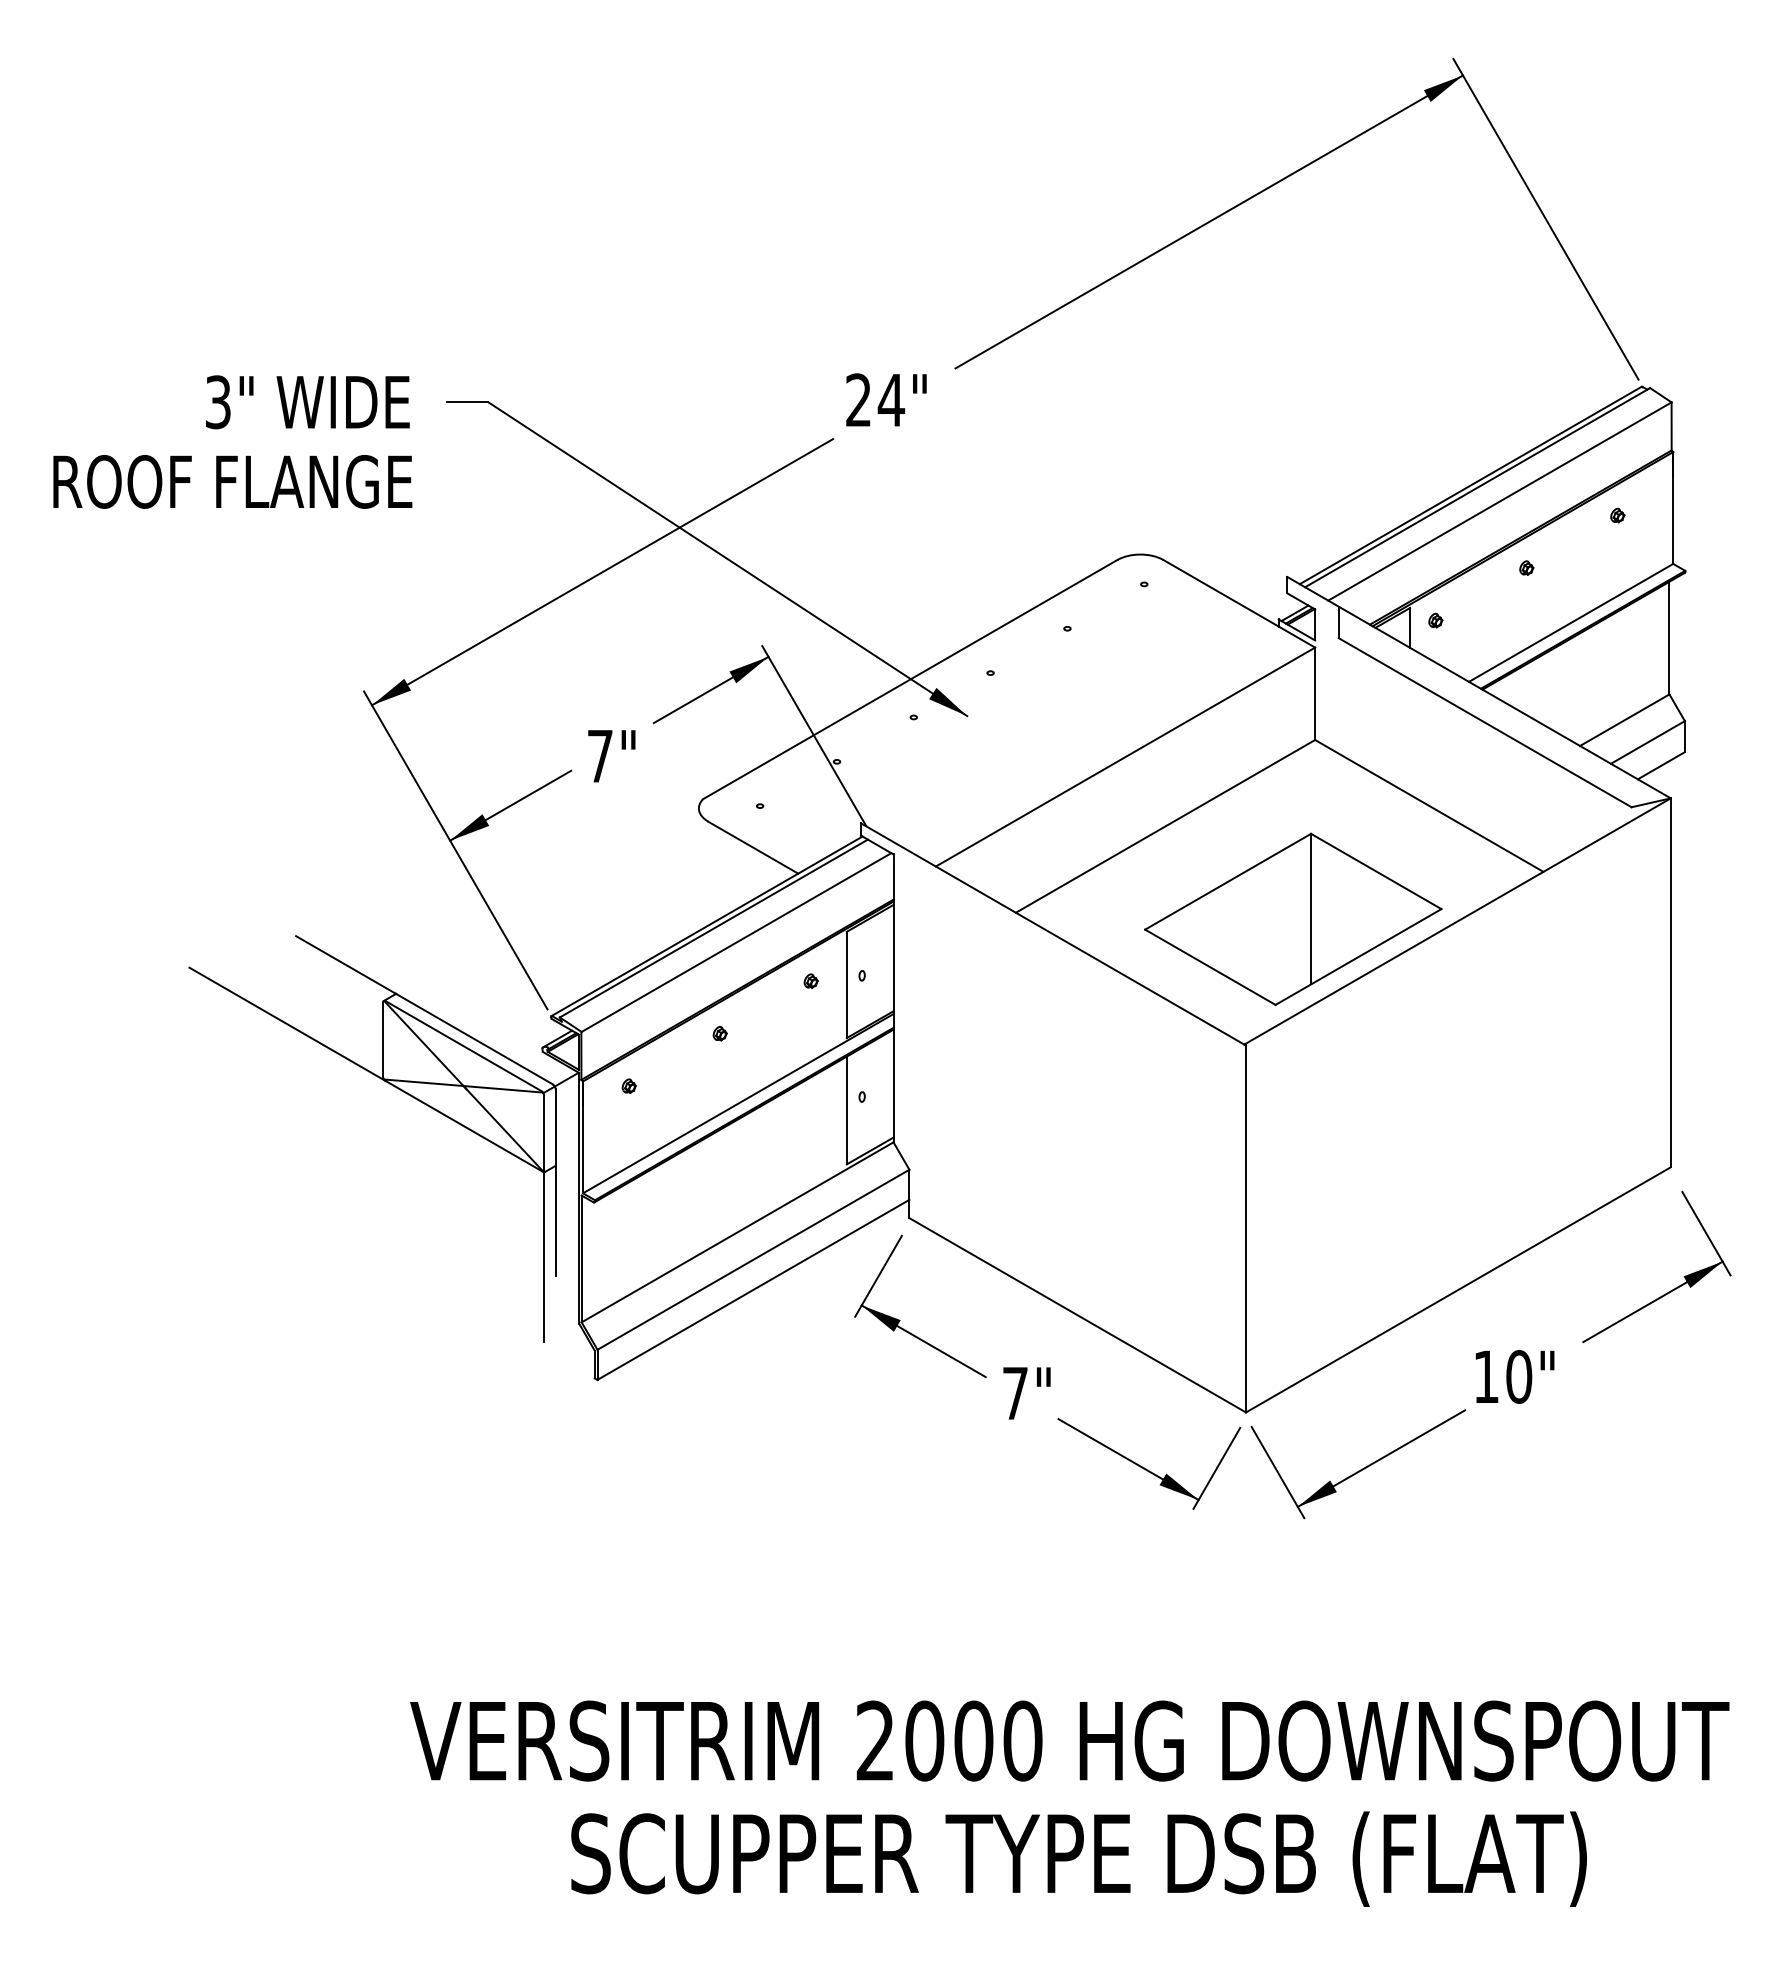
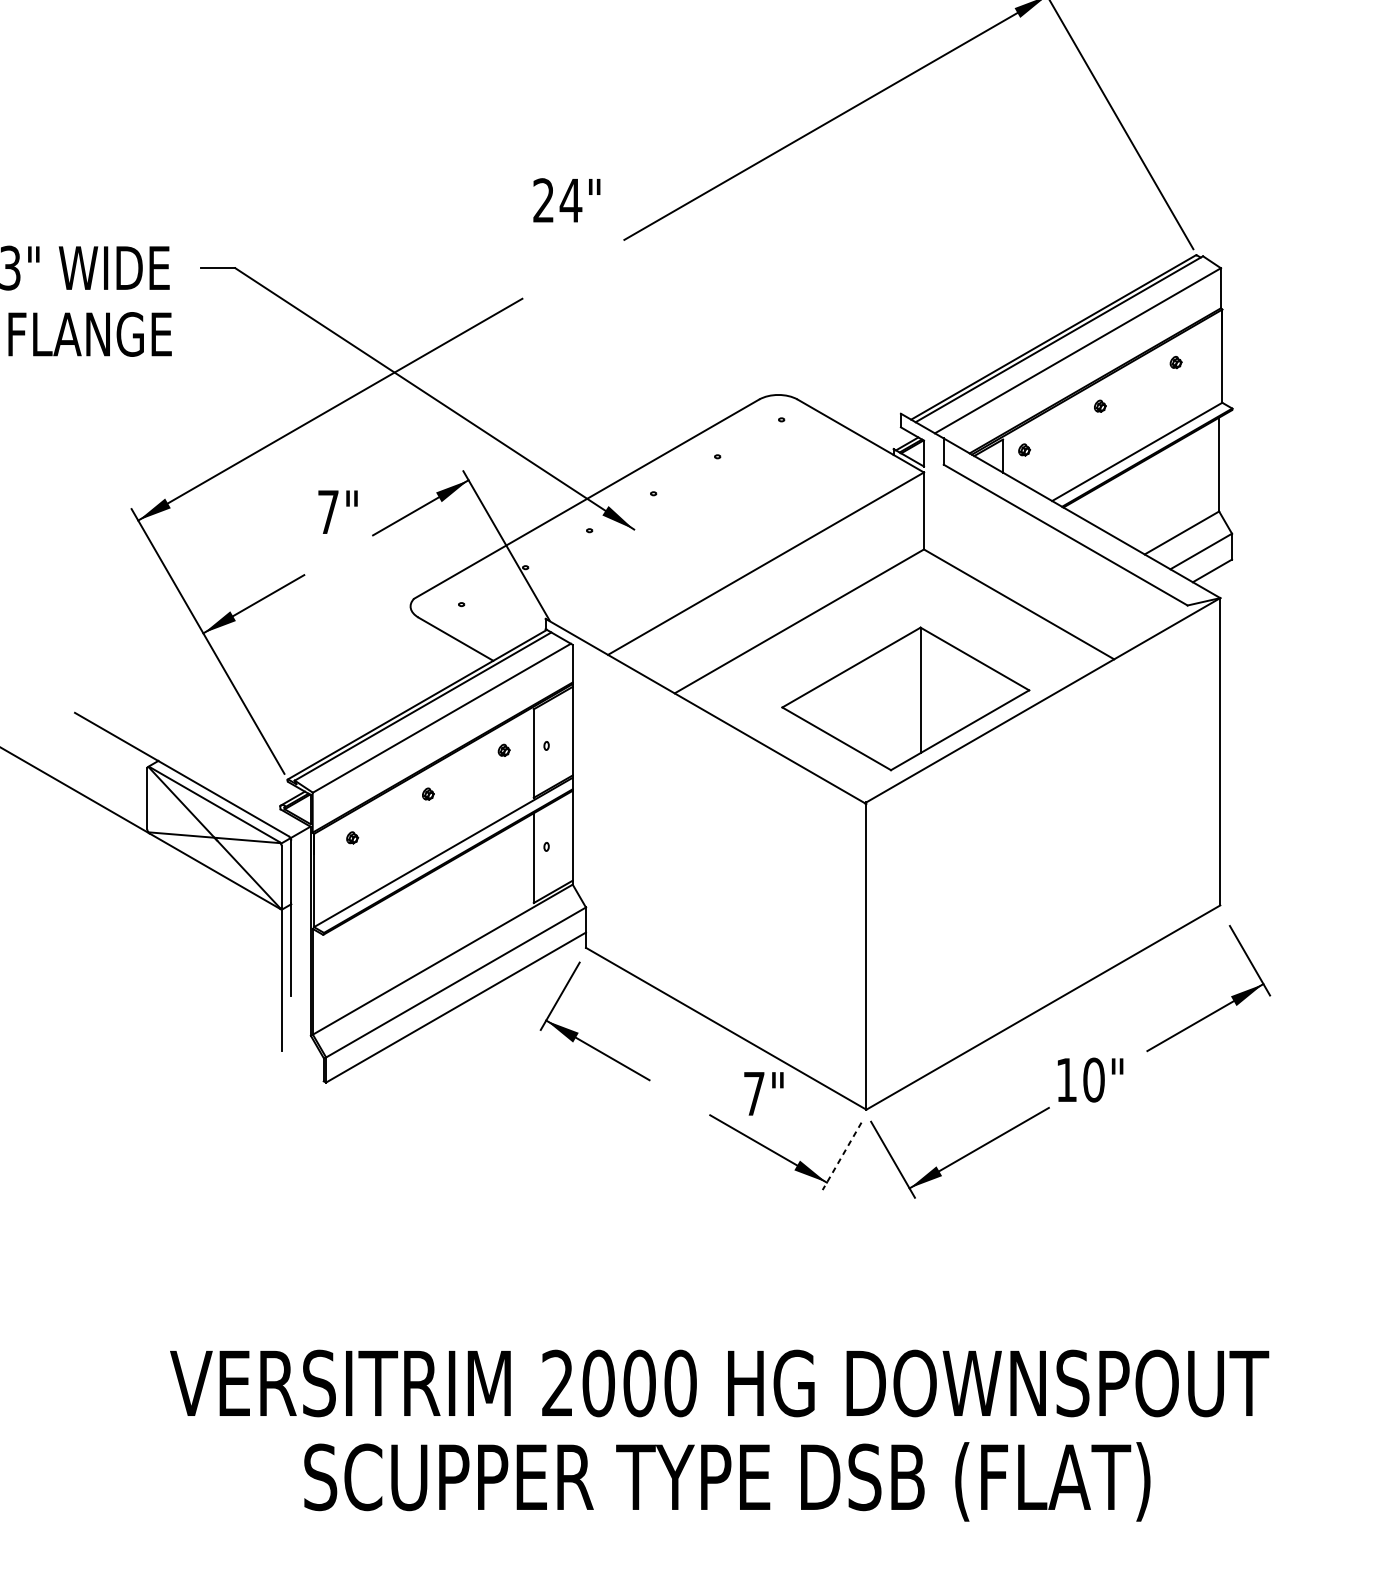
text: (886, 399) -> (566, 199), moved
text: (611, 756) -> (337, 512), moved
text: (1026, 1393) -> (763, 1093), moved
line: (1216, 1468) -> (841, 1156), solid -> dashed

